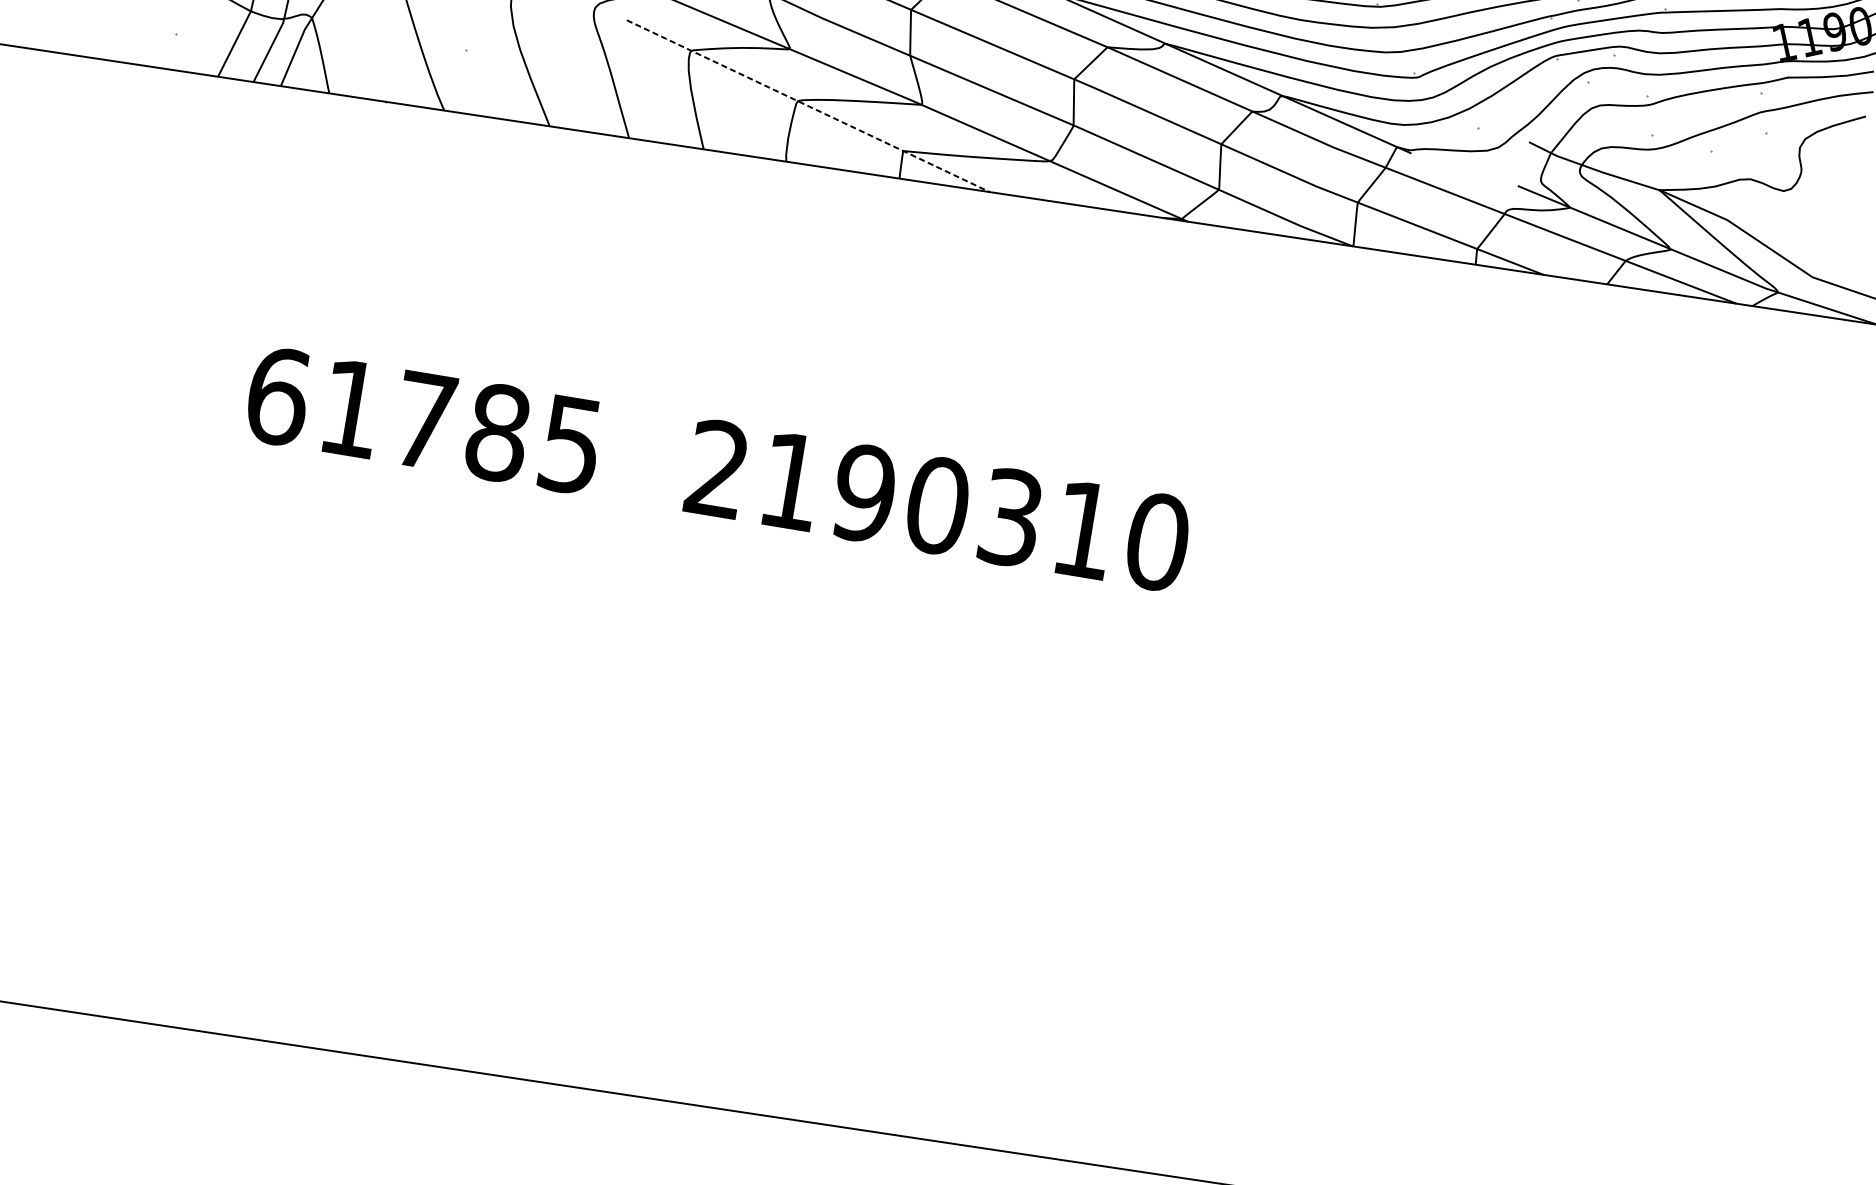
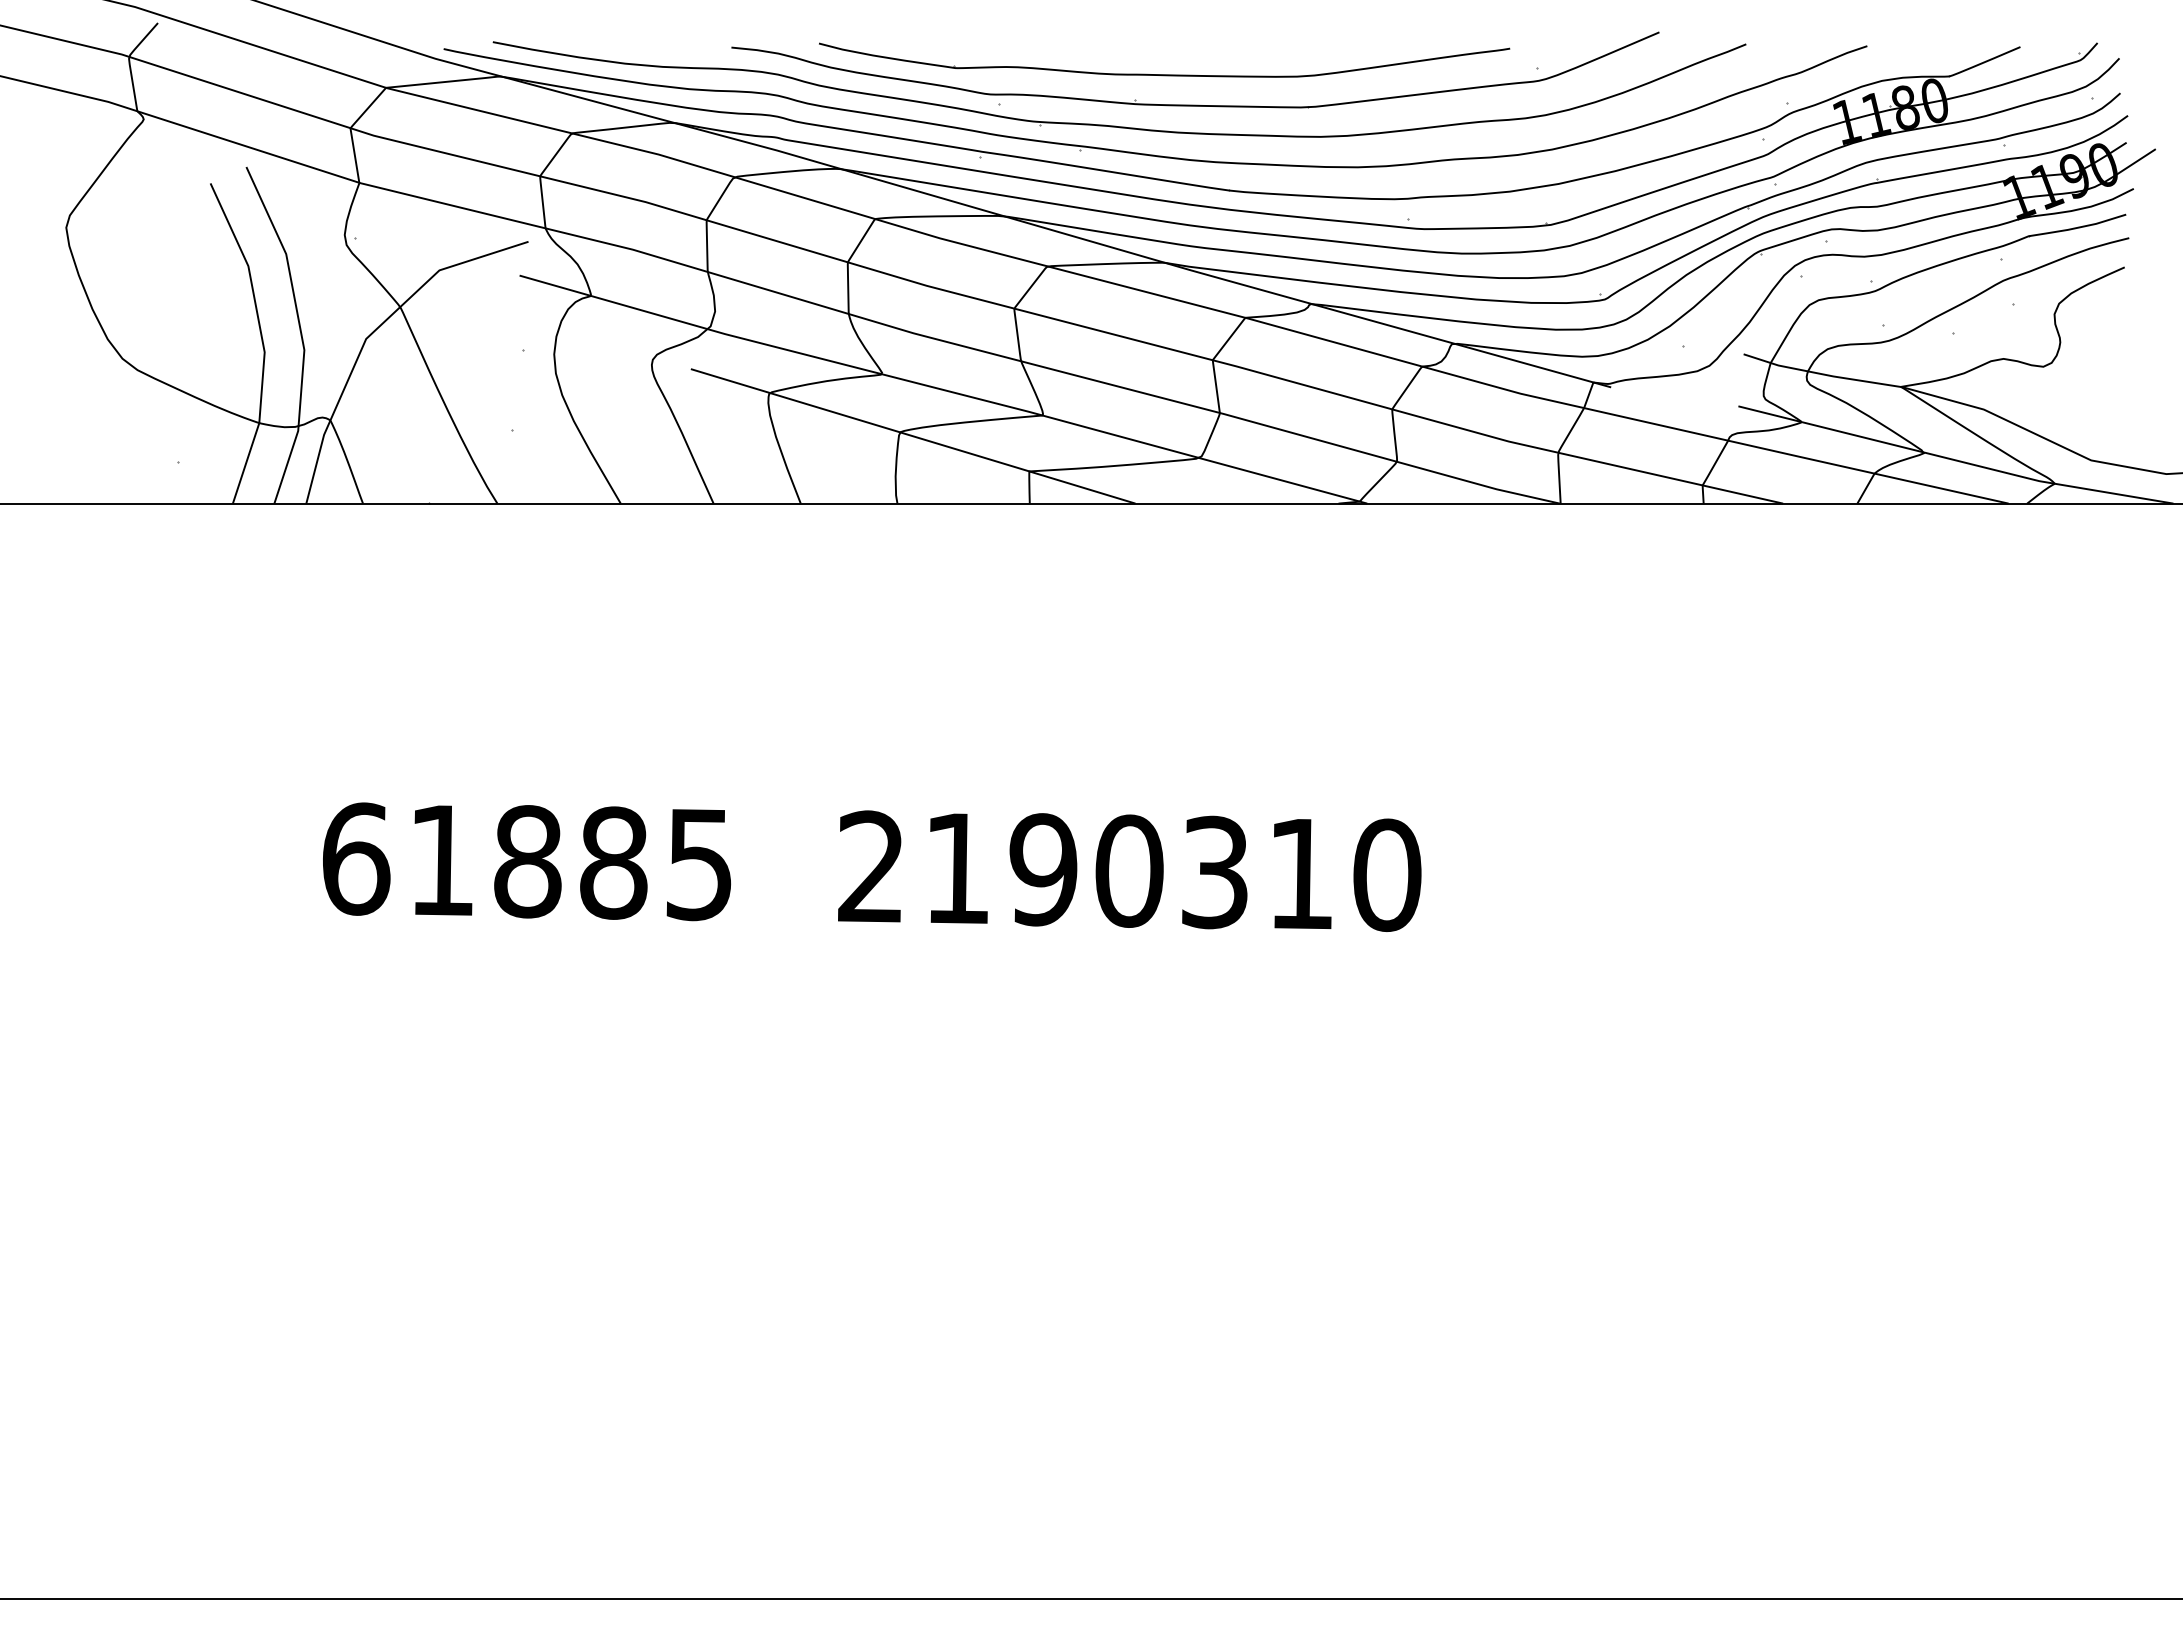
line: (809, 106) -> (914, 436), dashed -> solid
text: (424, 420) -> (527, 861), 61785 -> 61885

